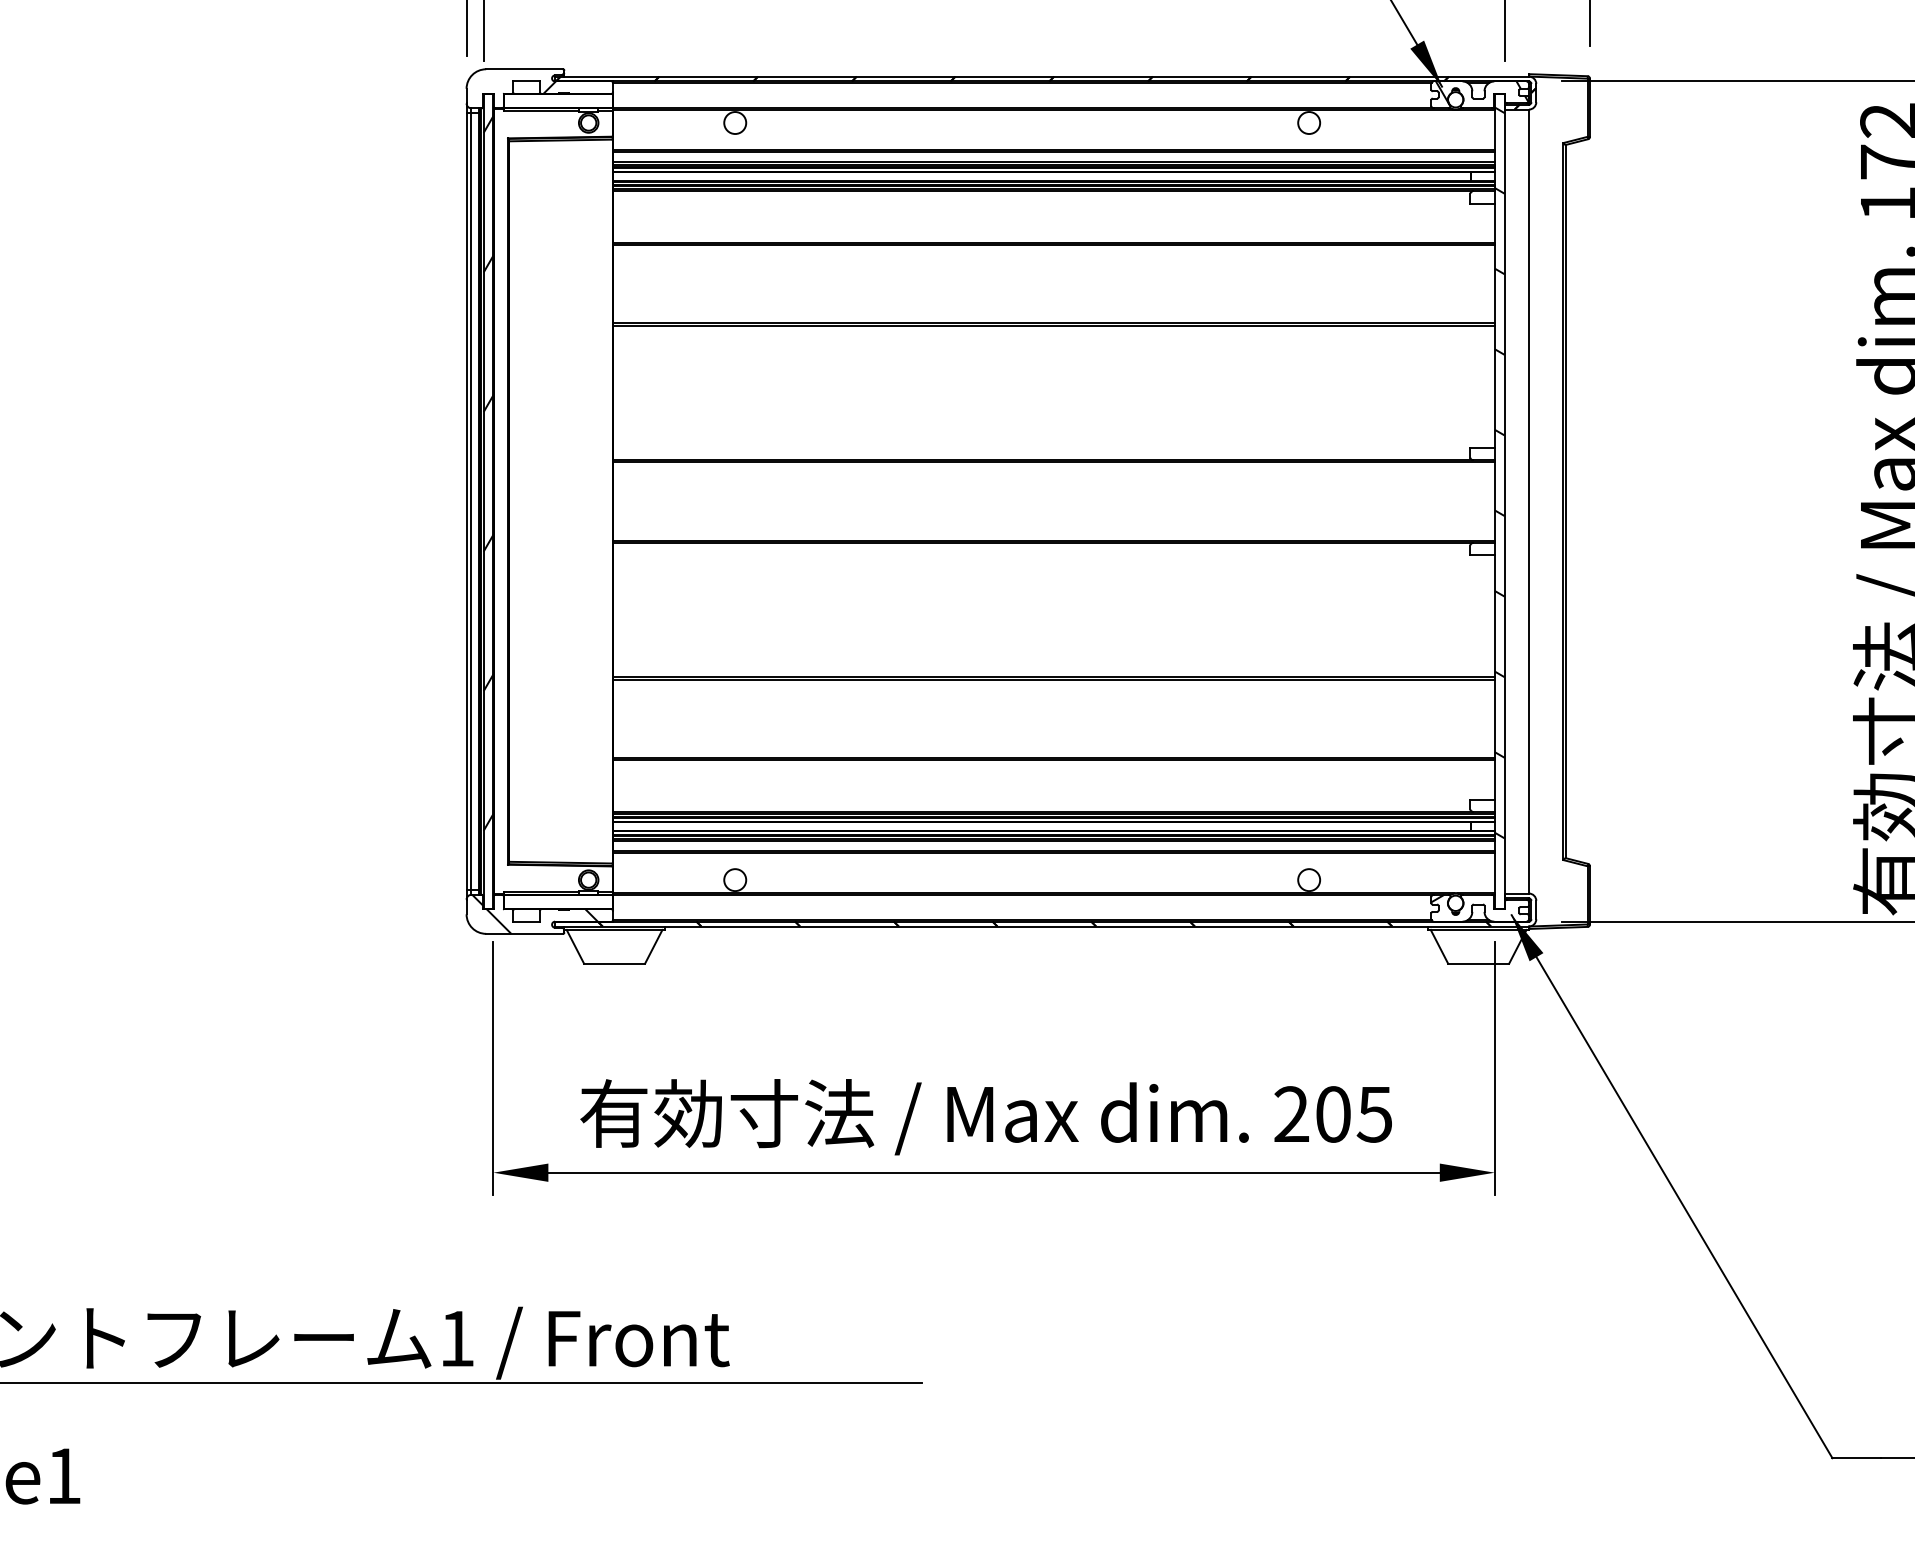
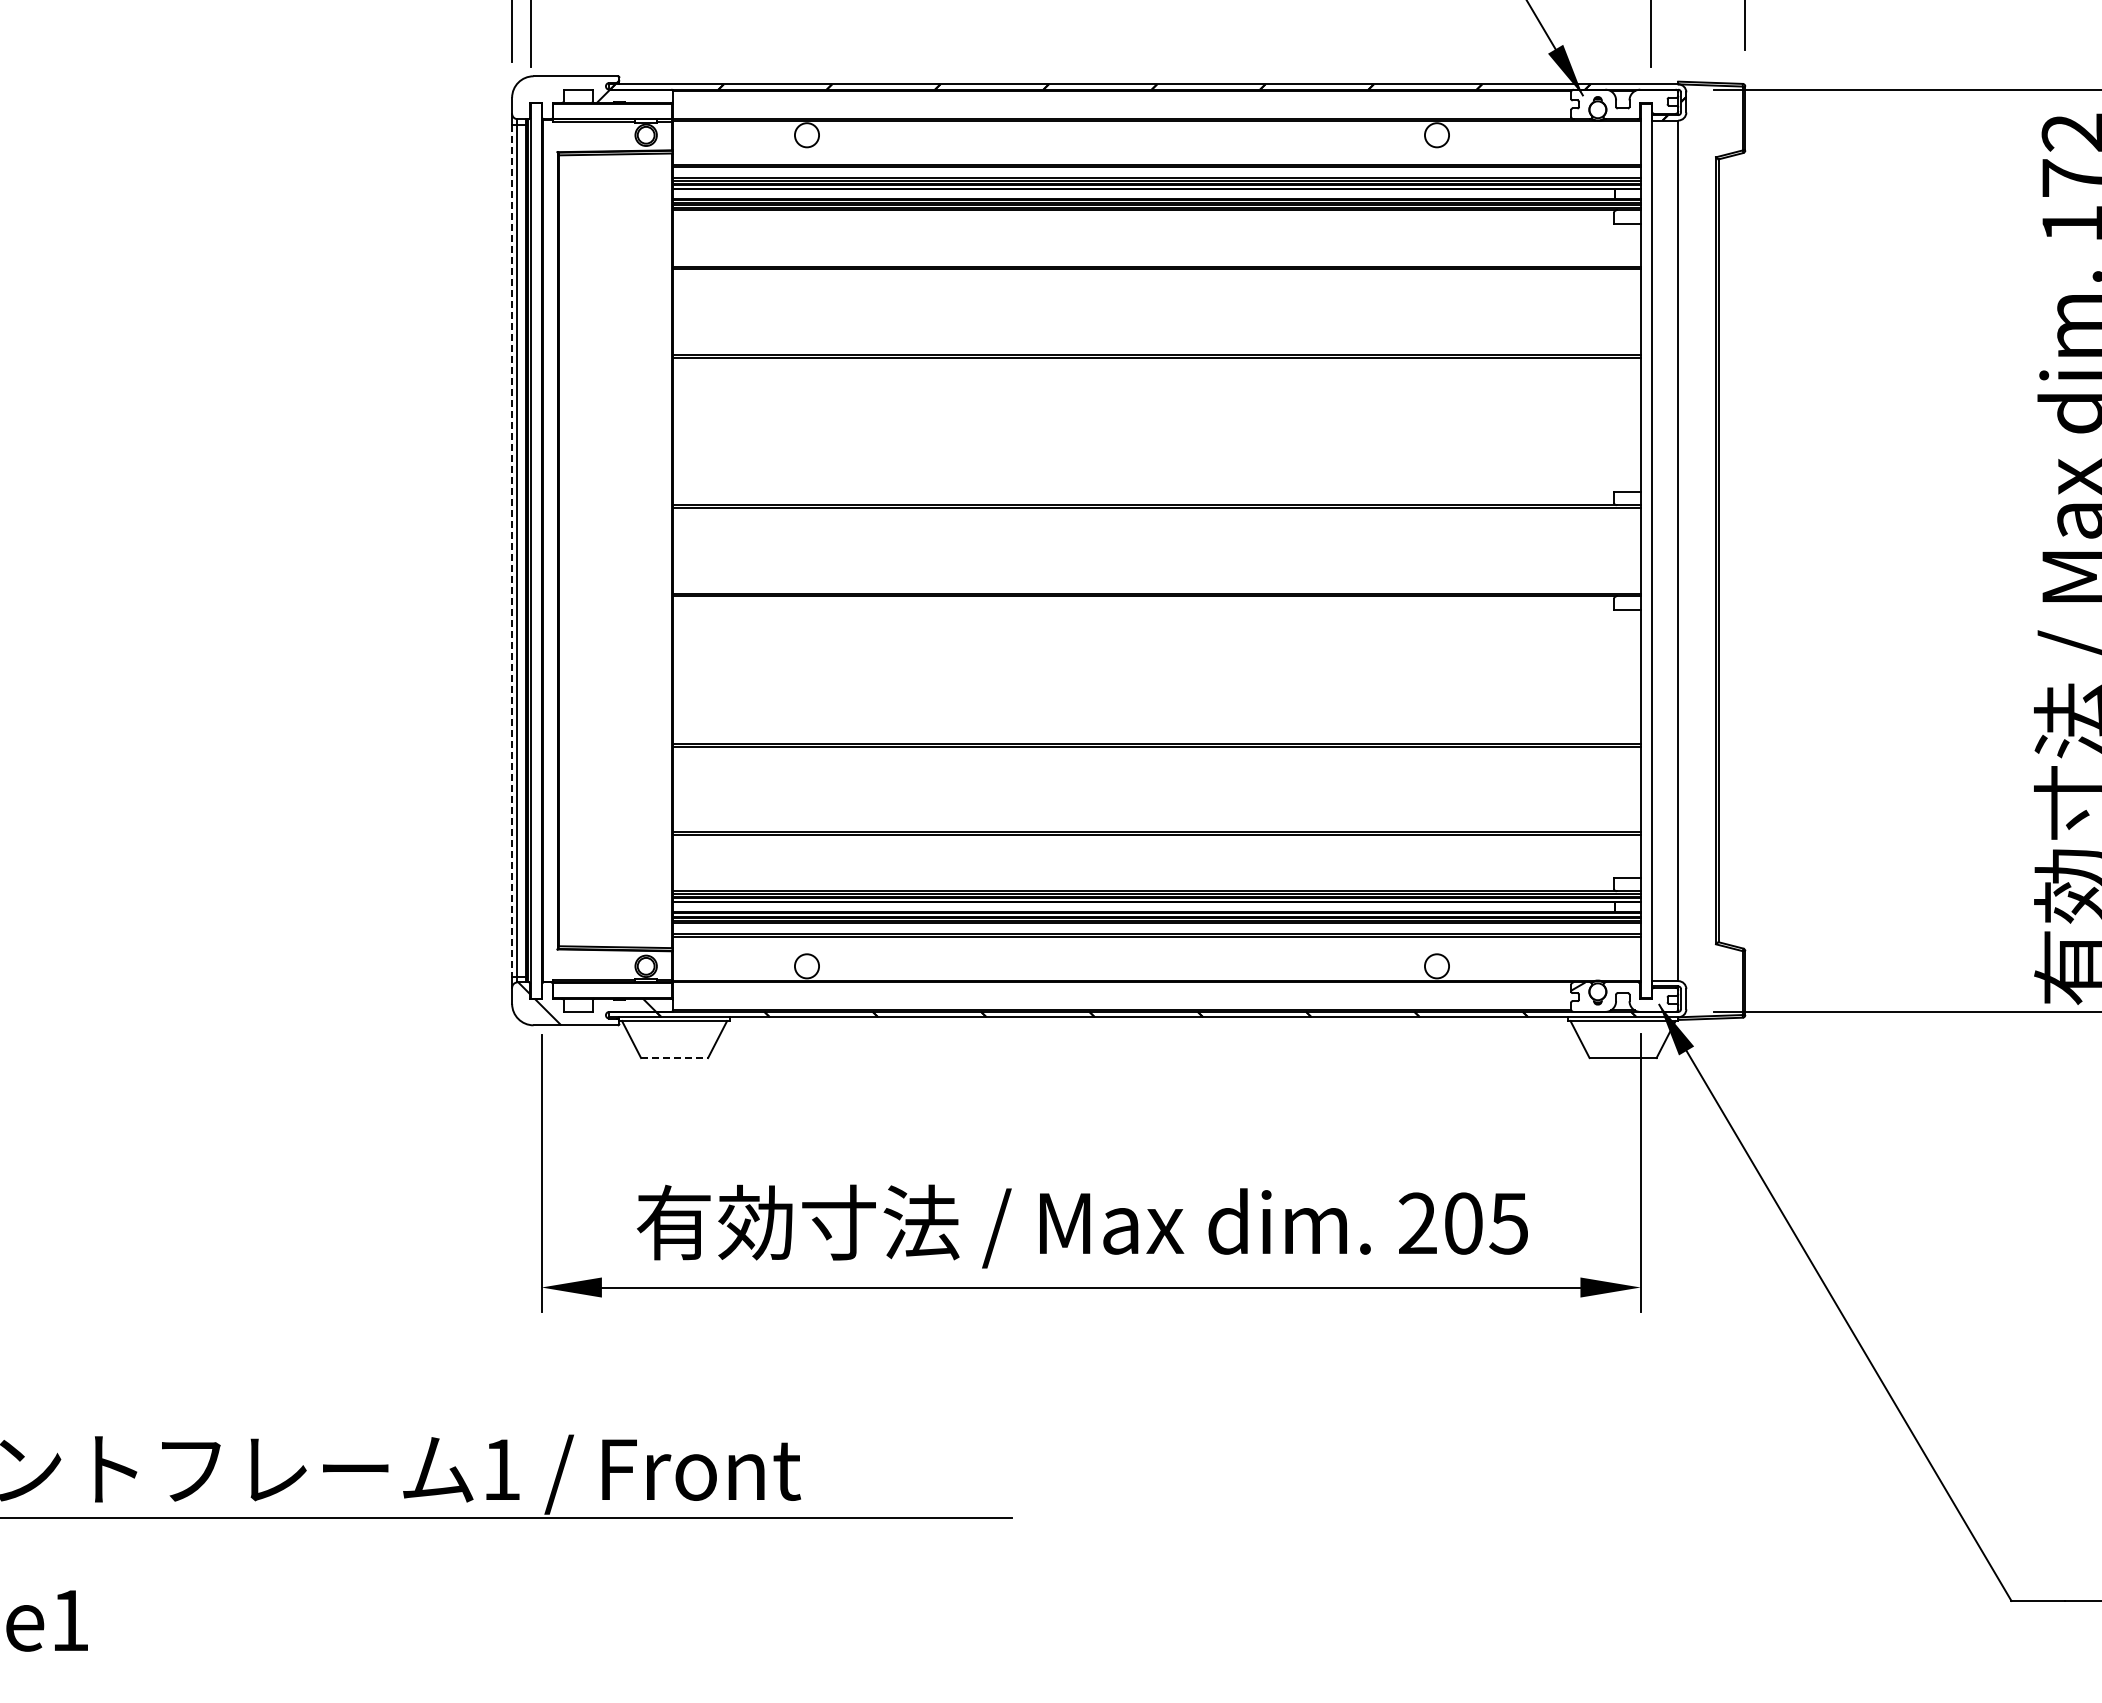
hatch: (1481, 94) -> (1626, 103), removed
hatch: (487, 473) -> (535, 519), removed
hatch: (1499, 473) -> (1645, 519), removed
line: (466, 502) -> (512, 551), solid -> dashed
line: (614, 964) -> (674, 1058), solid -> dashed

